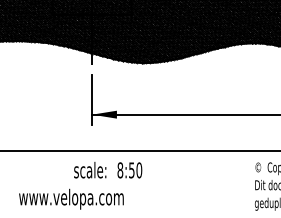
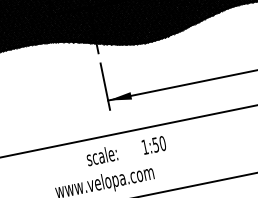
text: (90, 170) -> (102, 155), moved
text: (120, 170) -> (145, 147), 8:50 -> 1:50

